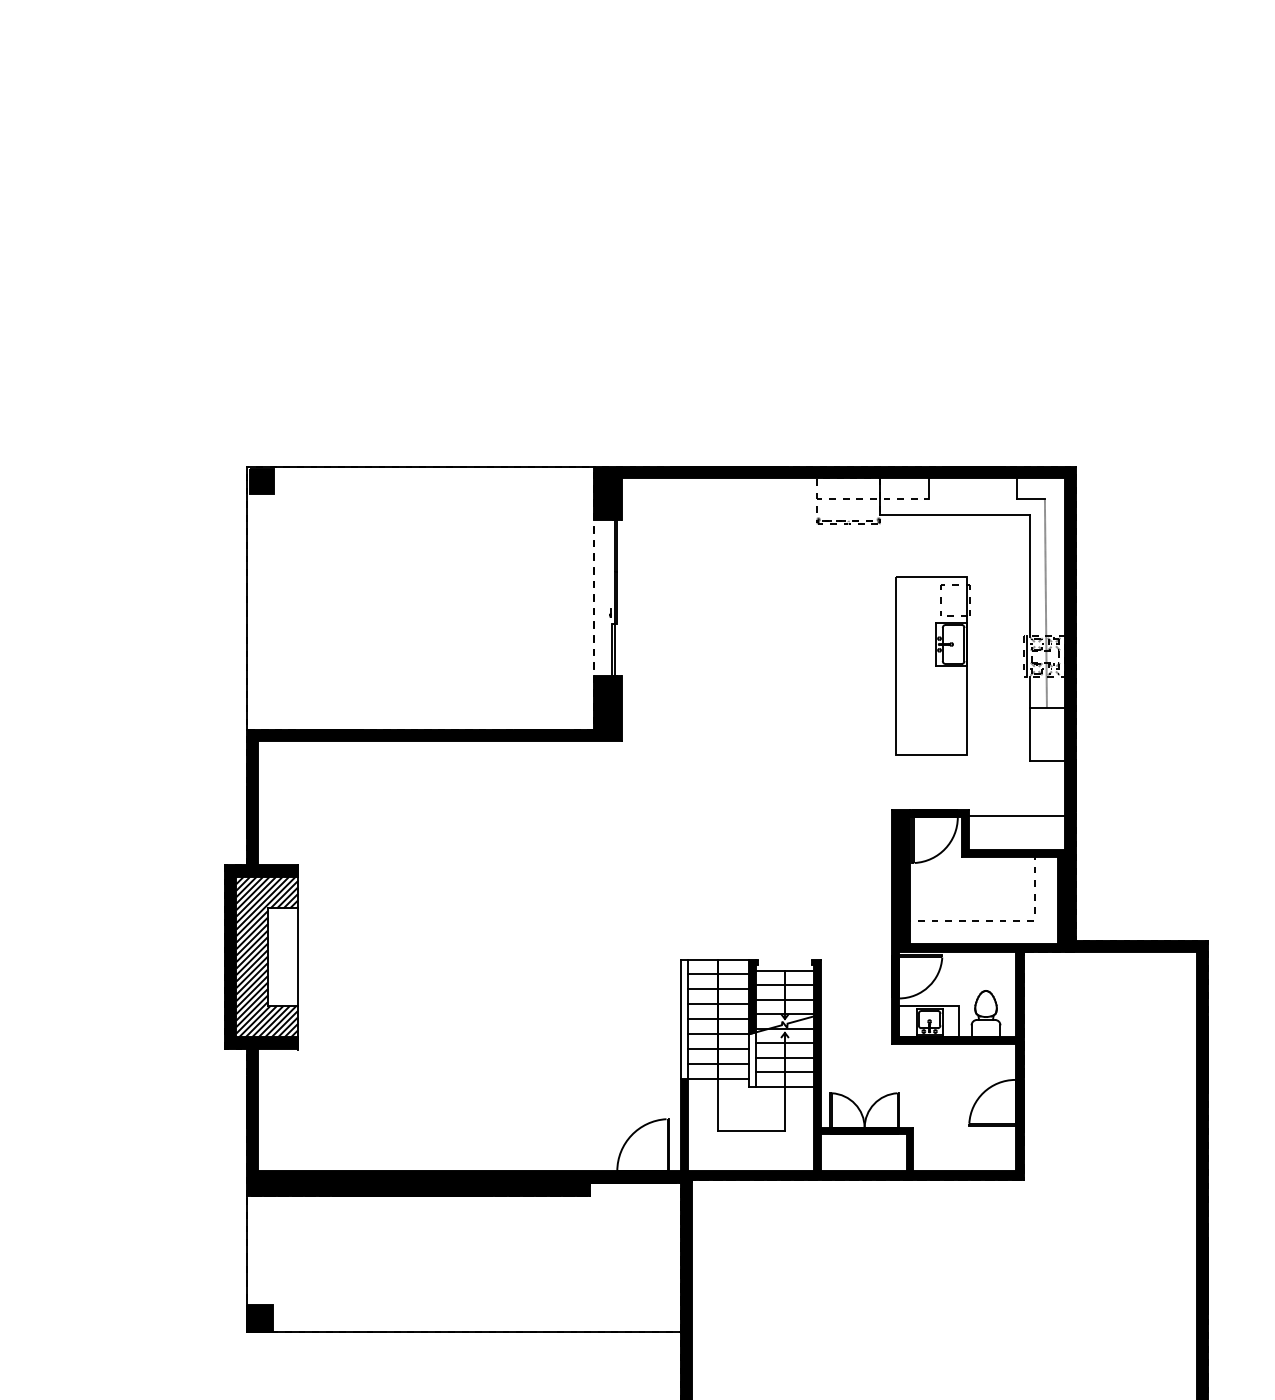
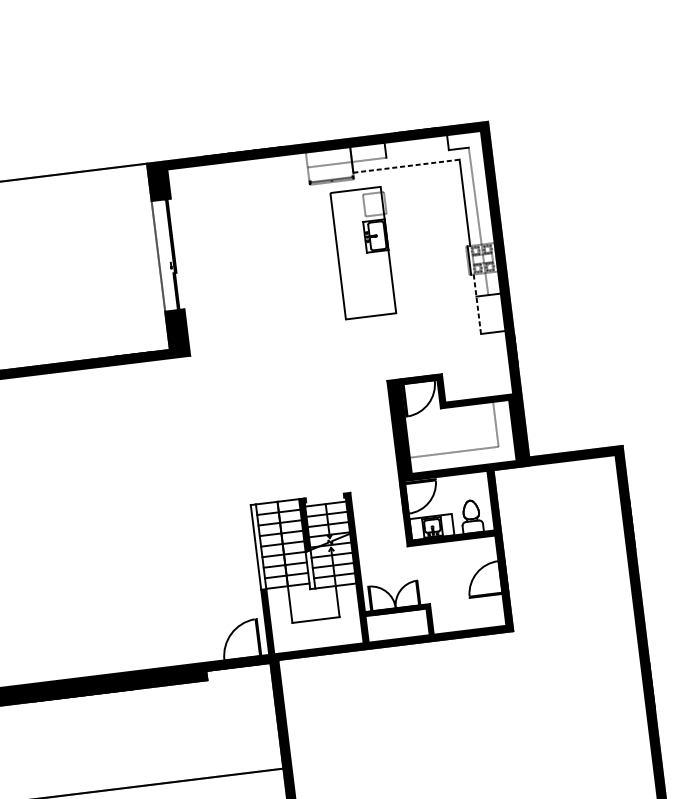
line: (955, 514) -> (406, 166), solid -> dashed
part: (932, 665) -> (364, 252), moved
line: (1030, 718) -> (477, 304), solid -> dashed
line: (1016, 816) -> (476, 374), removed

